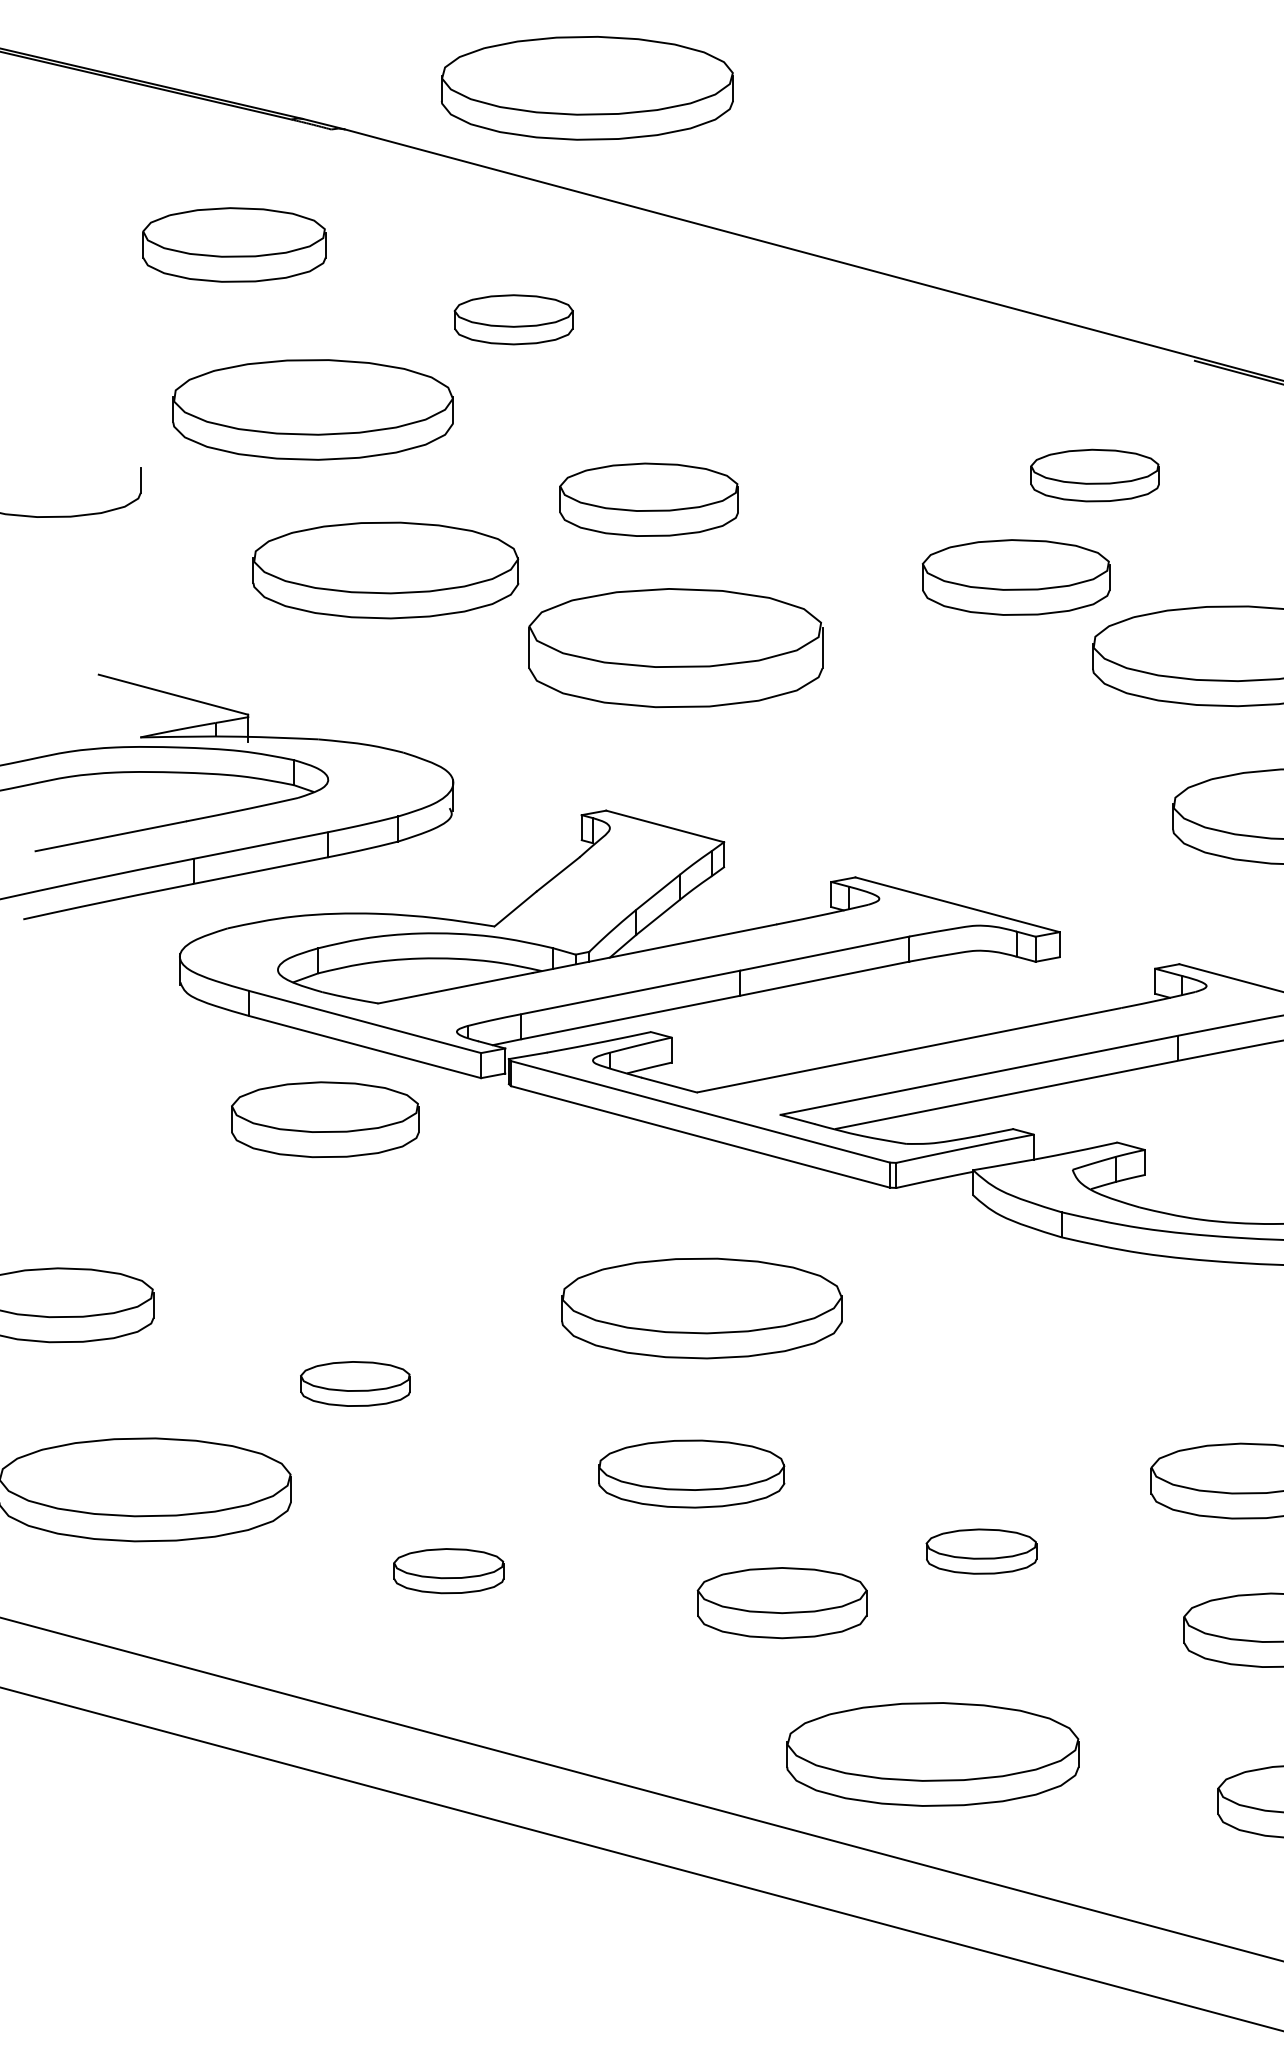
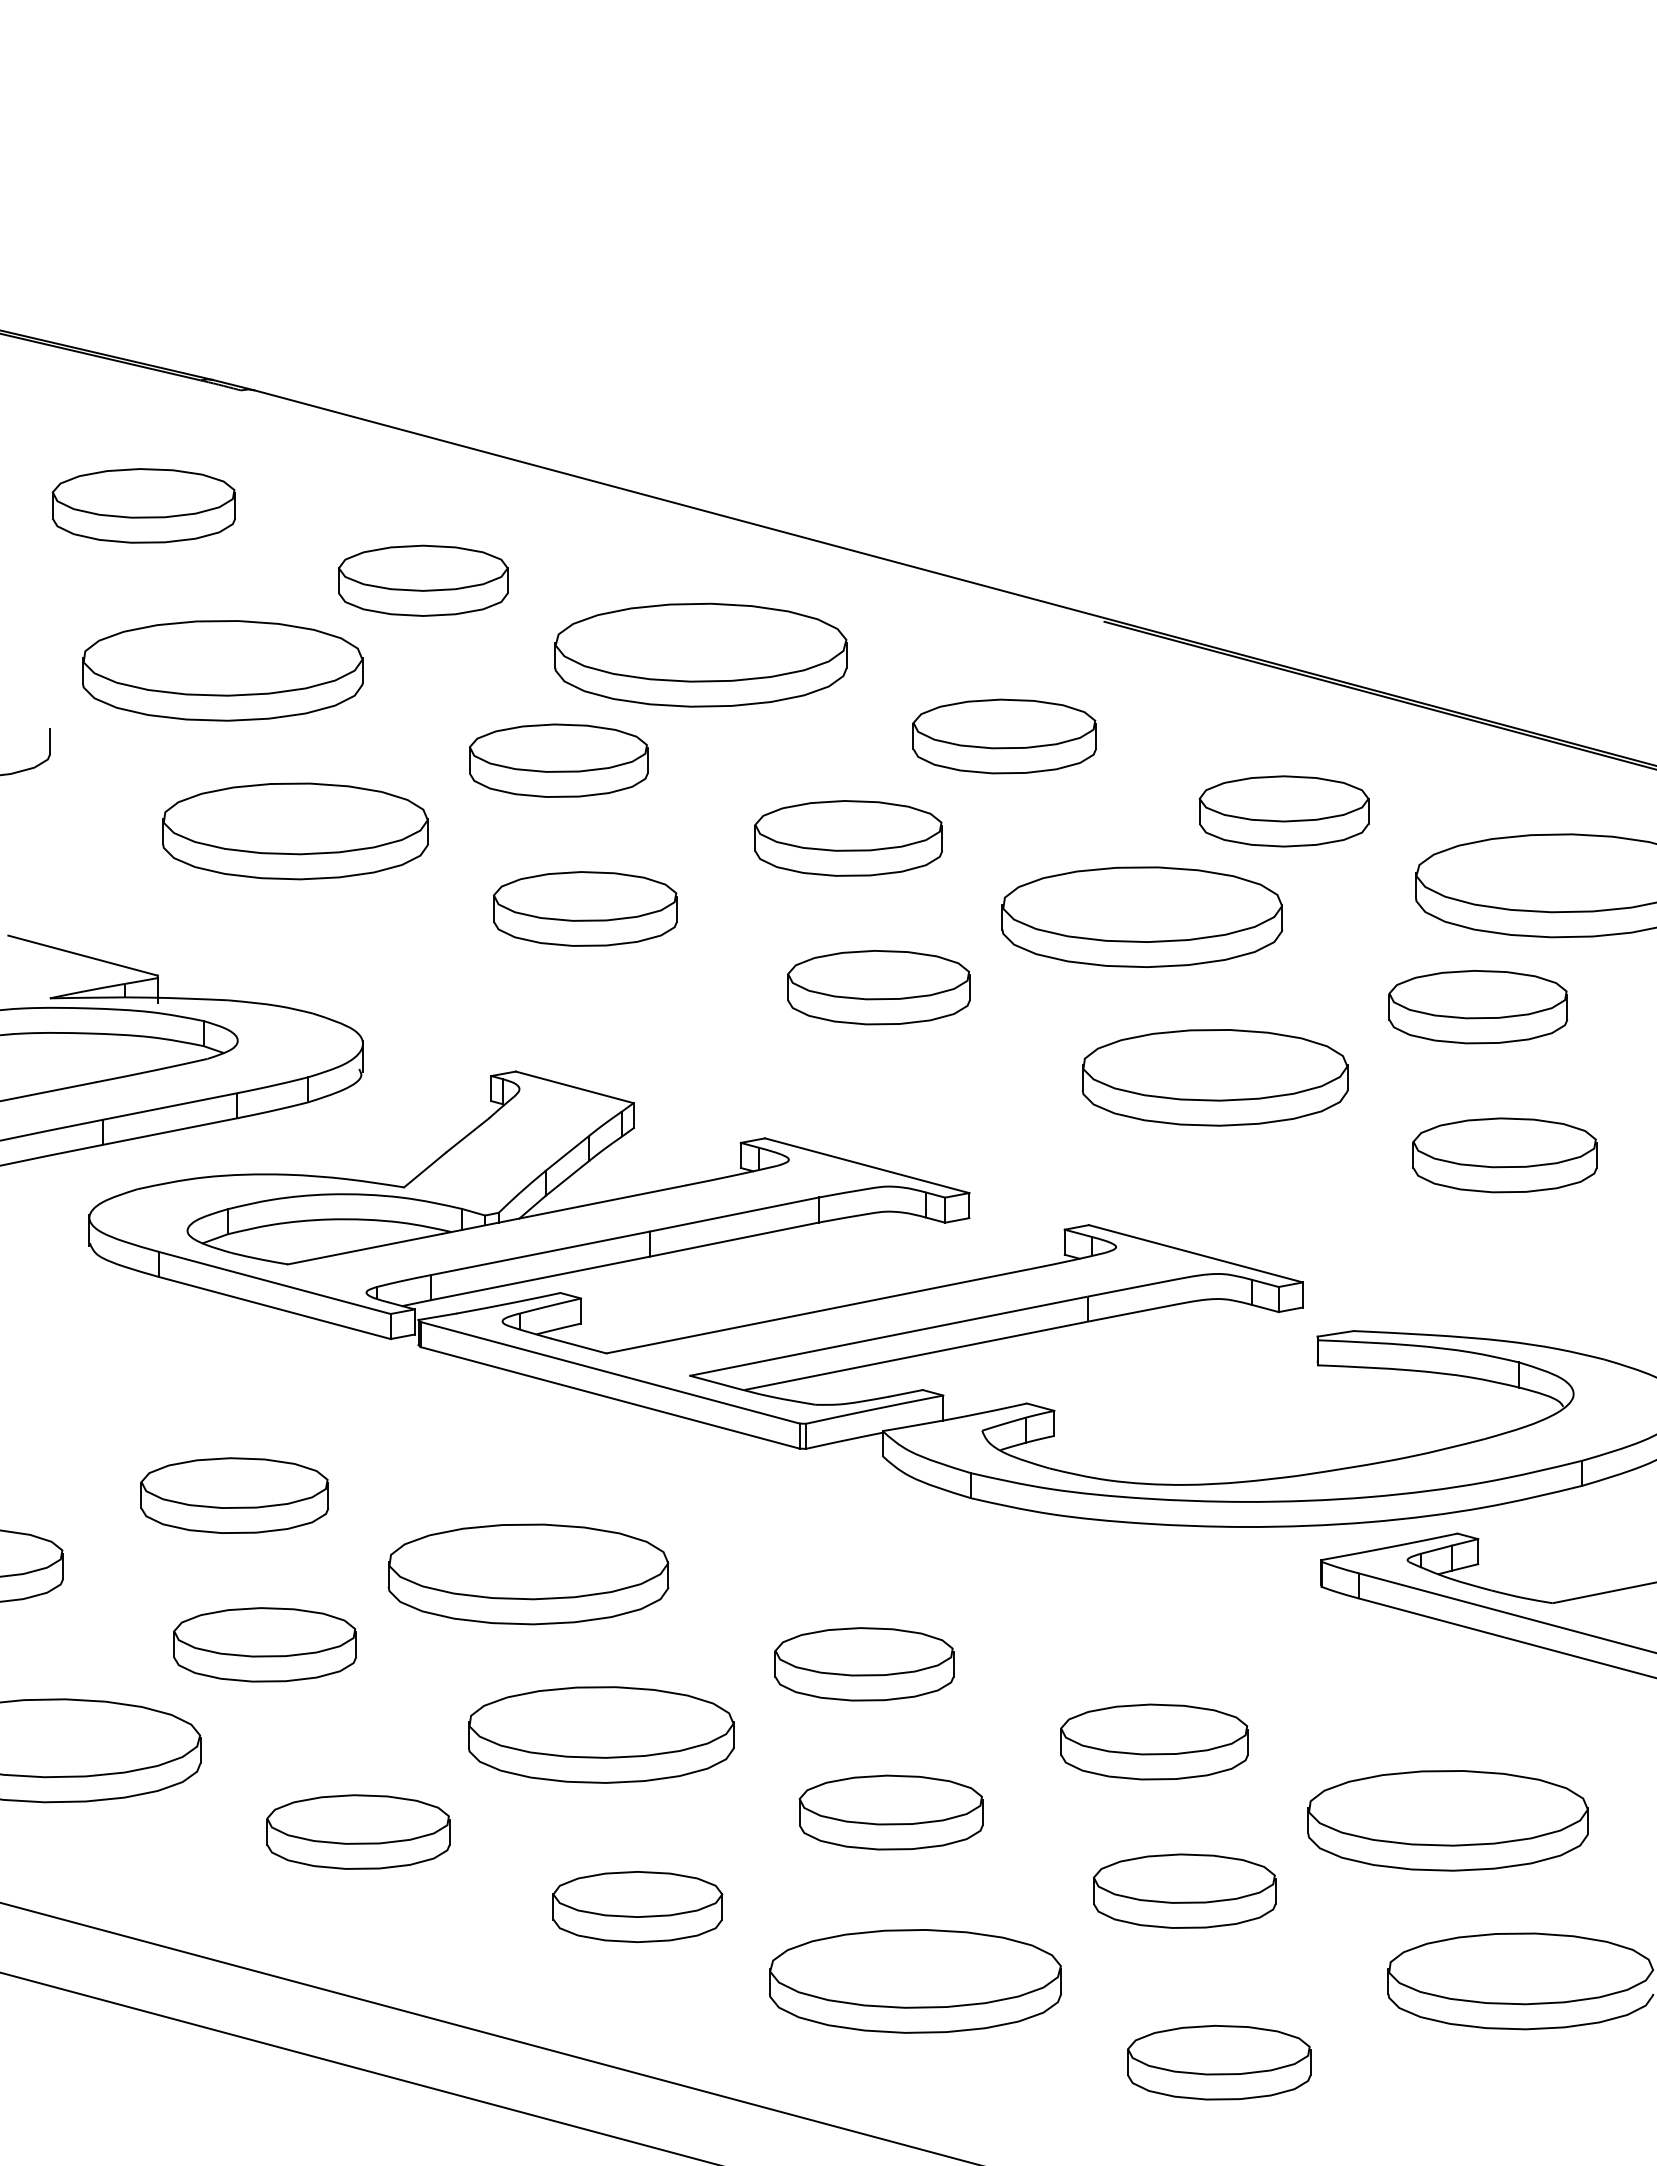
part: (586, 87) -> (700, 654), moved
part: (513, 319) -> (423, 580), size x1.43
part: (1094, 475) -> (1004, 736), size x1.43
part: (1015, 577) -> (848, 838), moved
part: (675, 647) -> (585, 908), size x0.62
part: (968, 726) -> (878, 987), added
part: (324, 1119) -> (234, 1495), moved
part: (701, 1308) -> (528, 1574), moved
part: (354, 1383) -> (264, 1644), size x1.67
part: (954, 1403) -> (864, 1664), added
part: (691, 1473) -> (601, 1734), size x1.43
part: (980, 1551) -> (890, 1812), size x1.67
part: (448, 1570) -> (358, 1831), size x1.67
part: (781, 1602) -> (637, 1906), moved
part: (932, 1754) -> (915, 1981), moved

